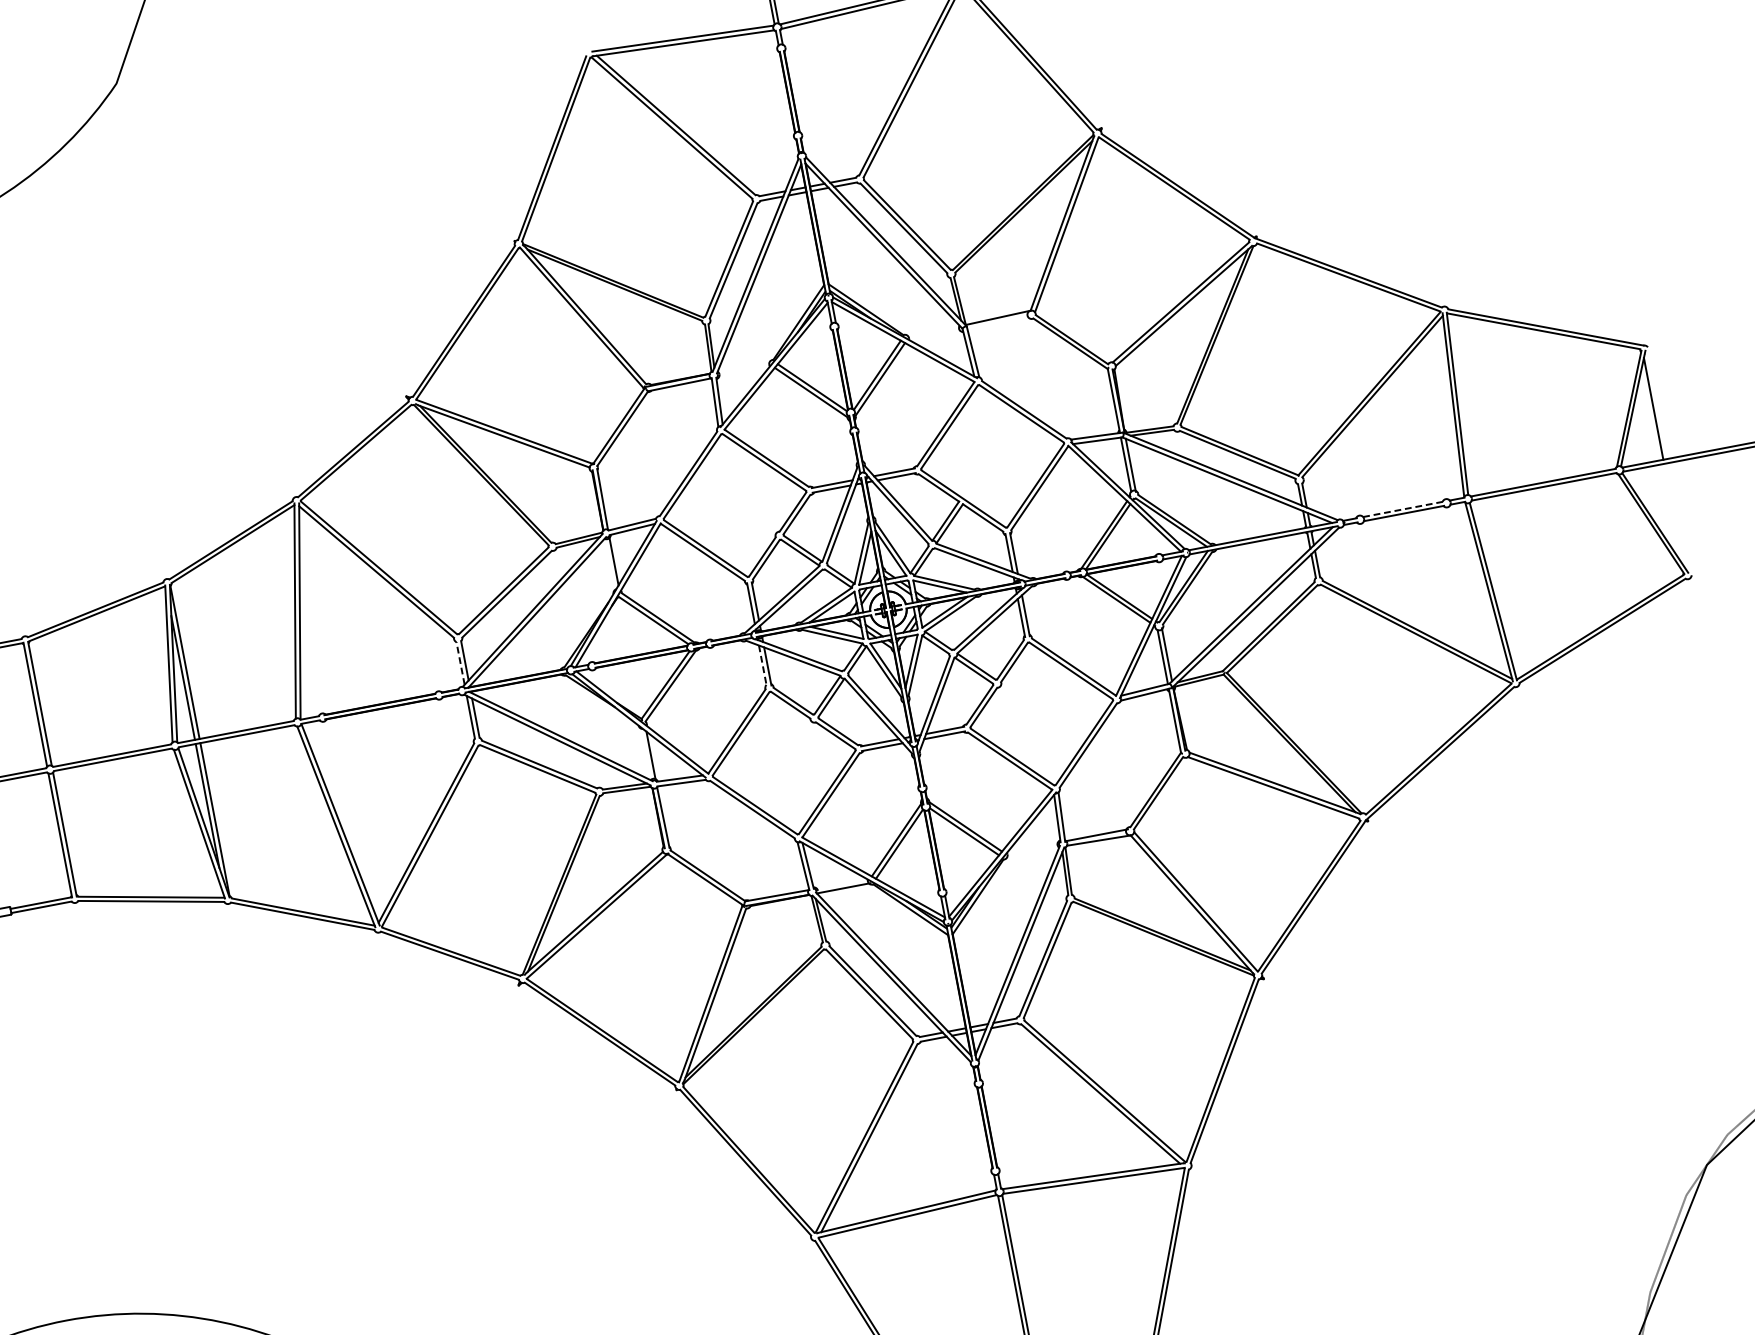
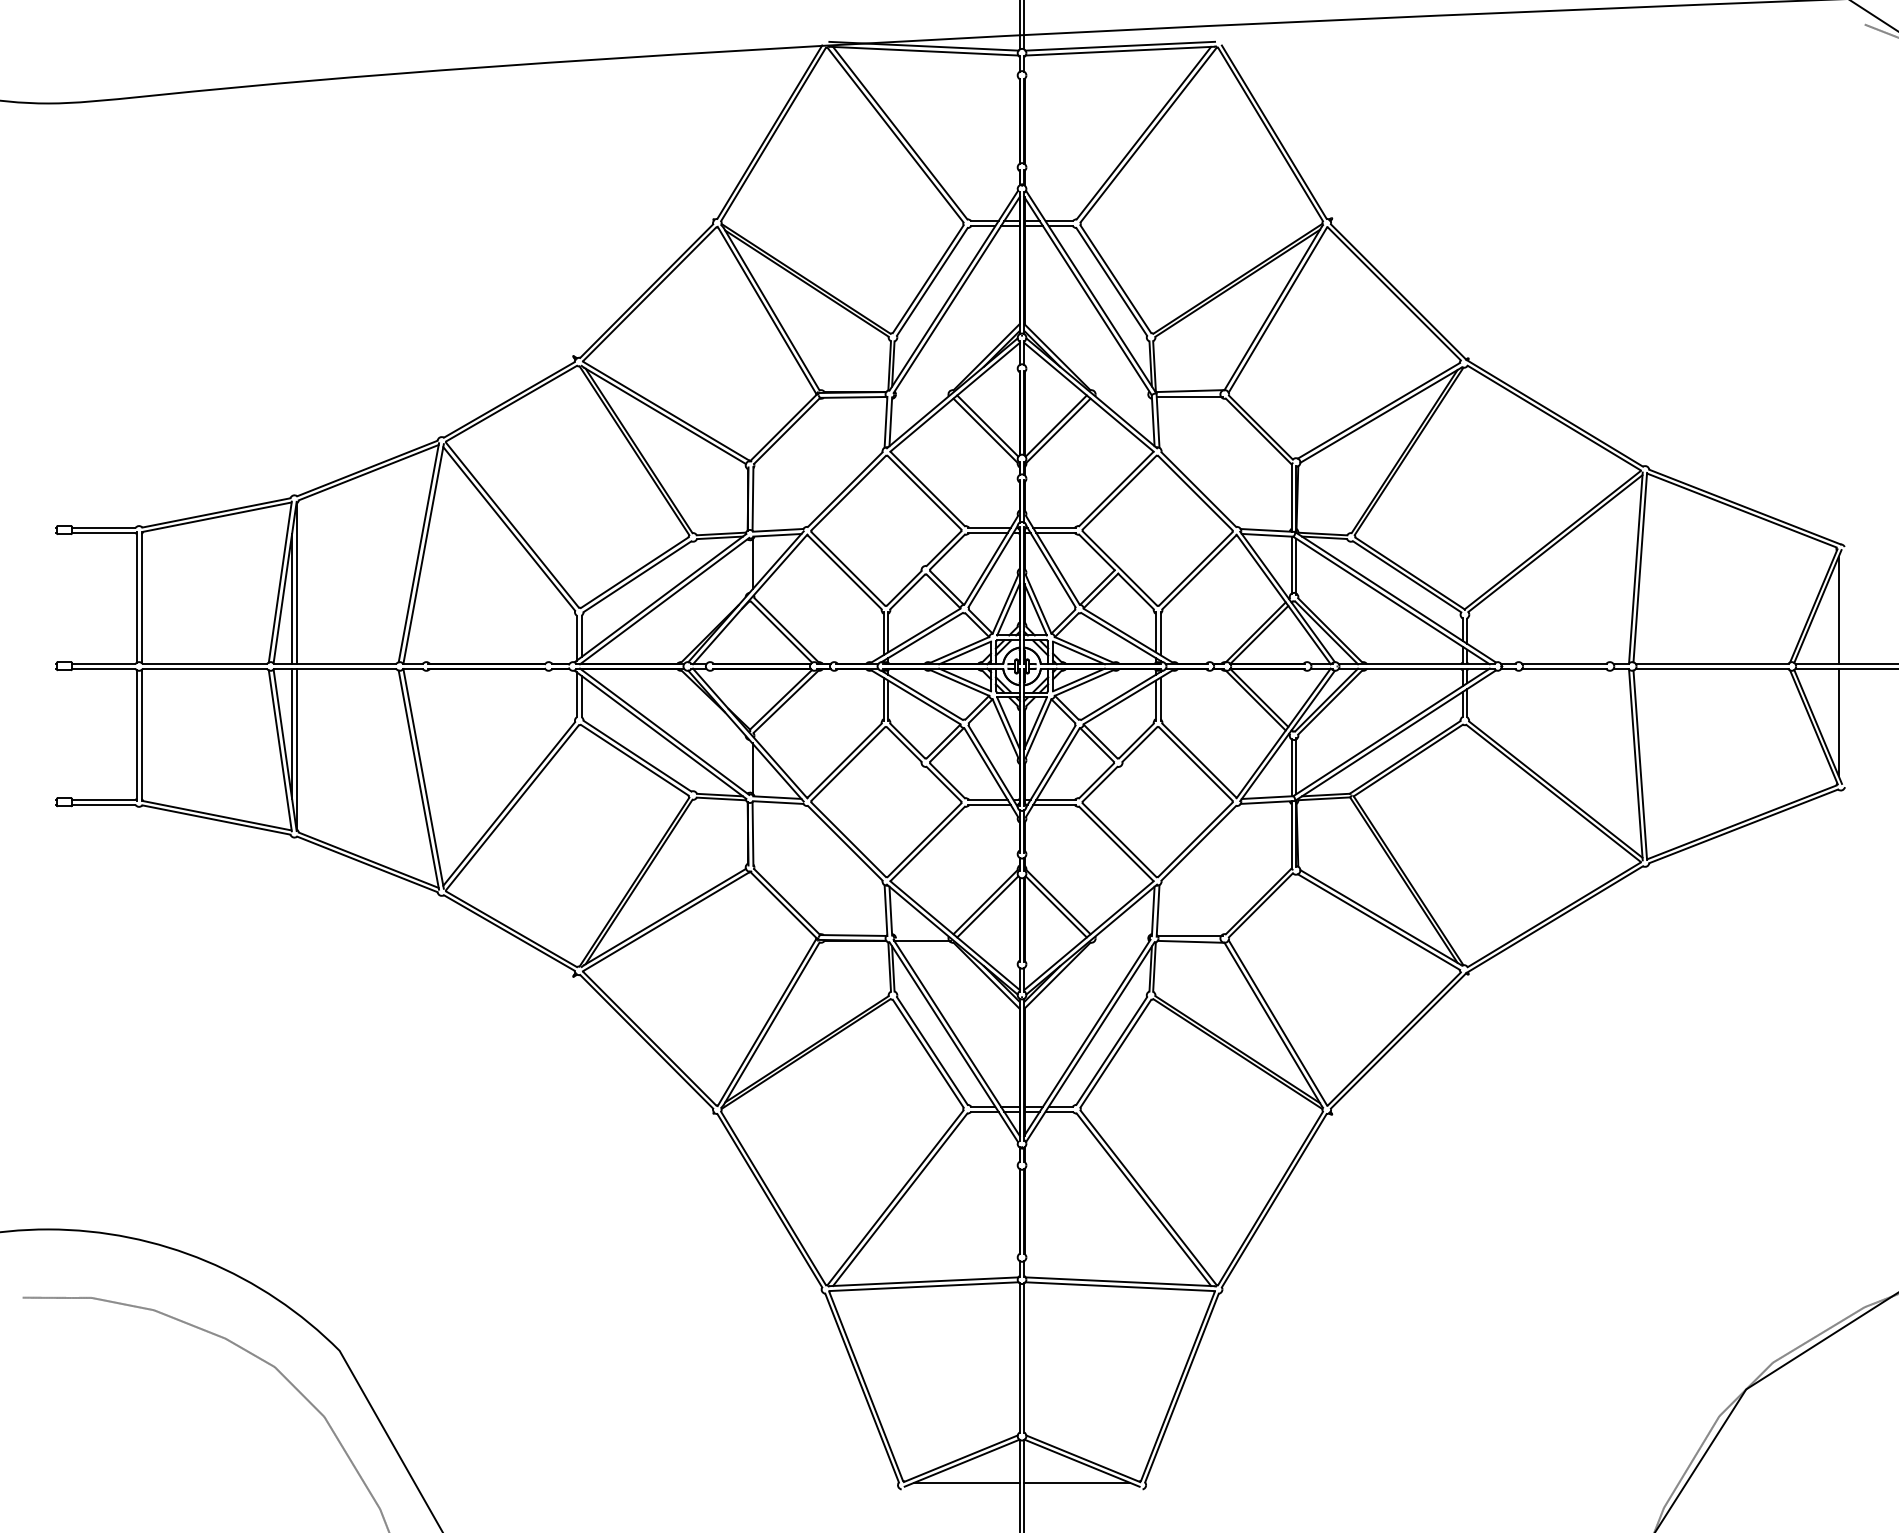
line: (998, 323) -> (1189, 396), added
line: (1404, 509) -> (1565, 664), dashed -> solid
line: (1673, 514) -> (1838, 721), added
line: (460, 662) -> (576, 637), dashed -> solid
line: (762, 666) -> (883, 699), dashed -> solid

